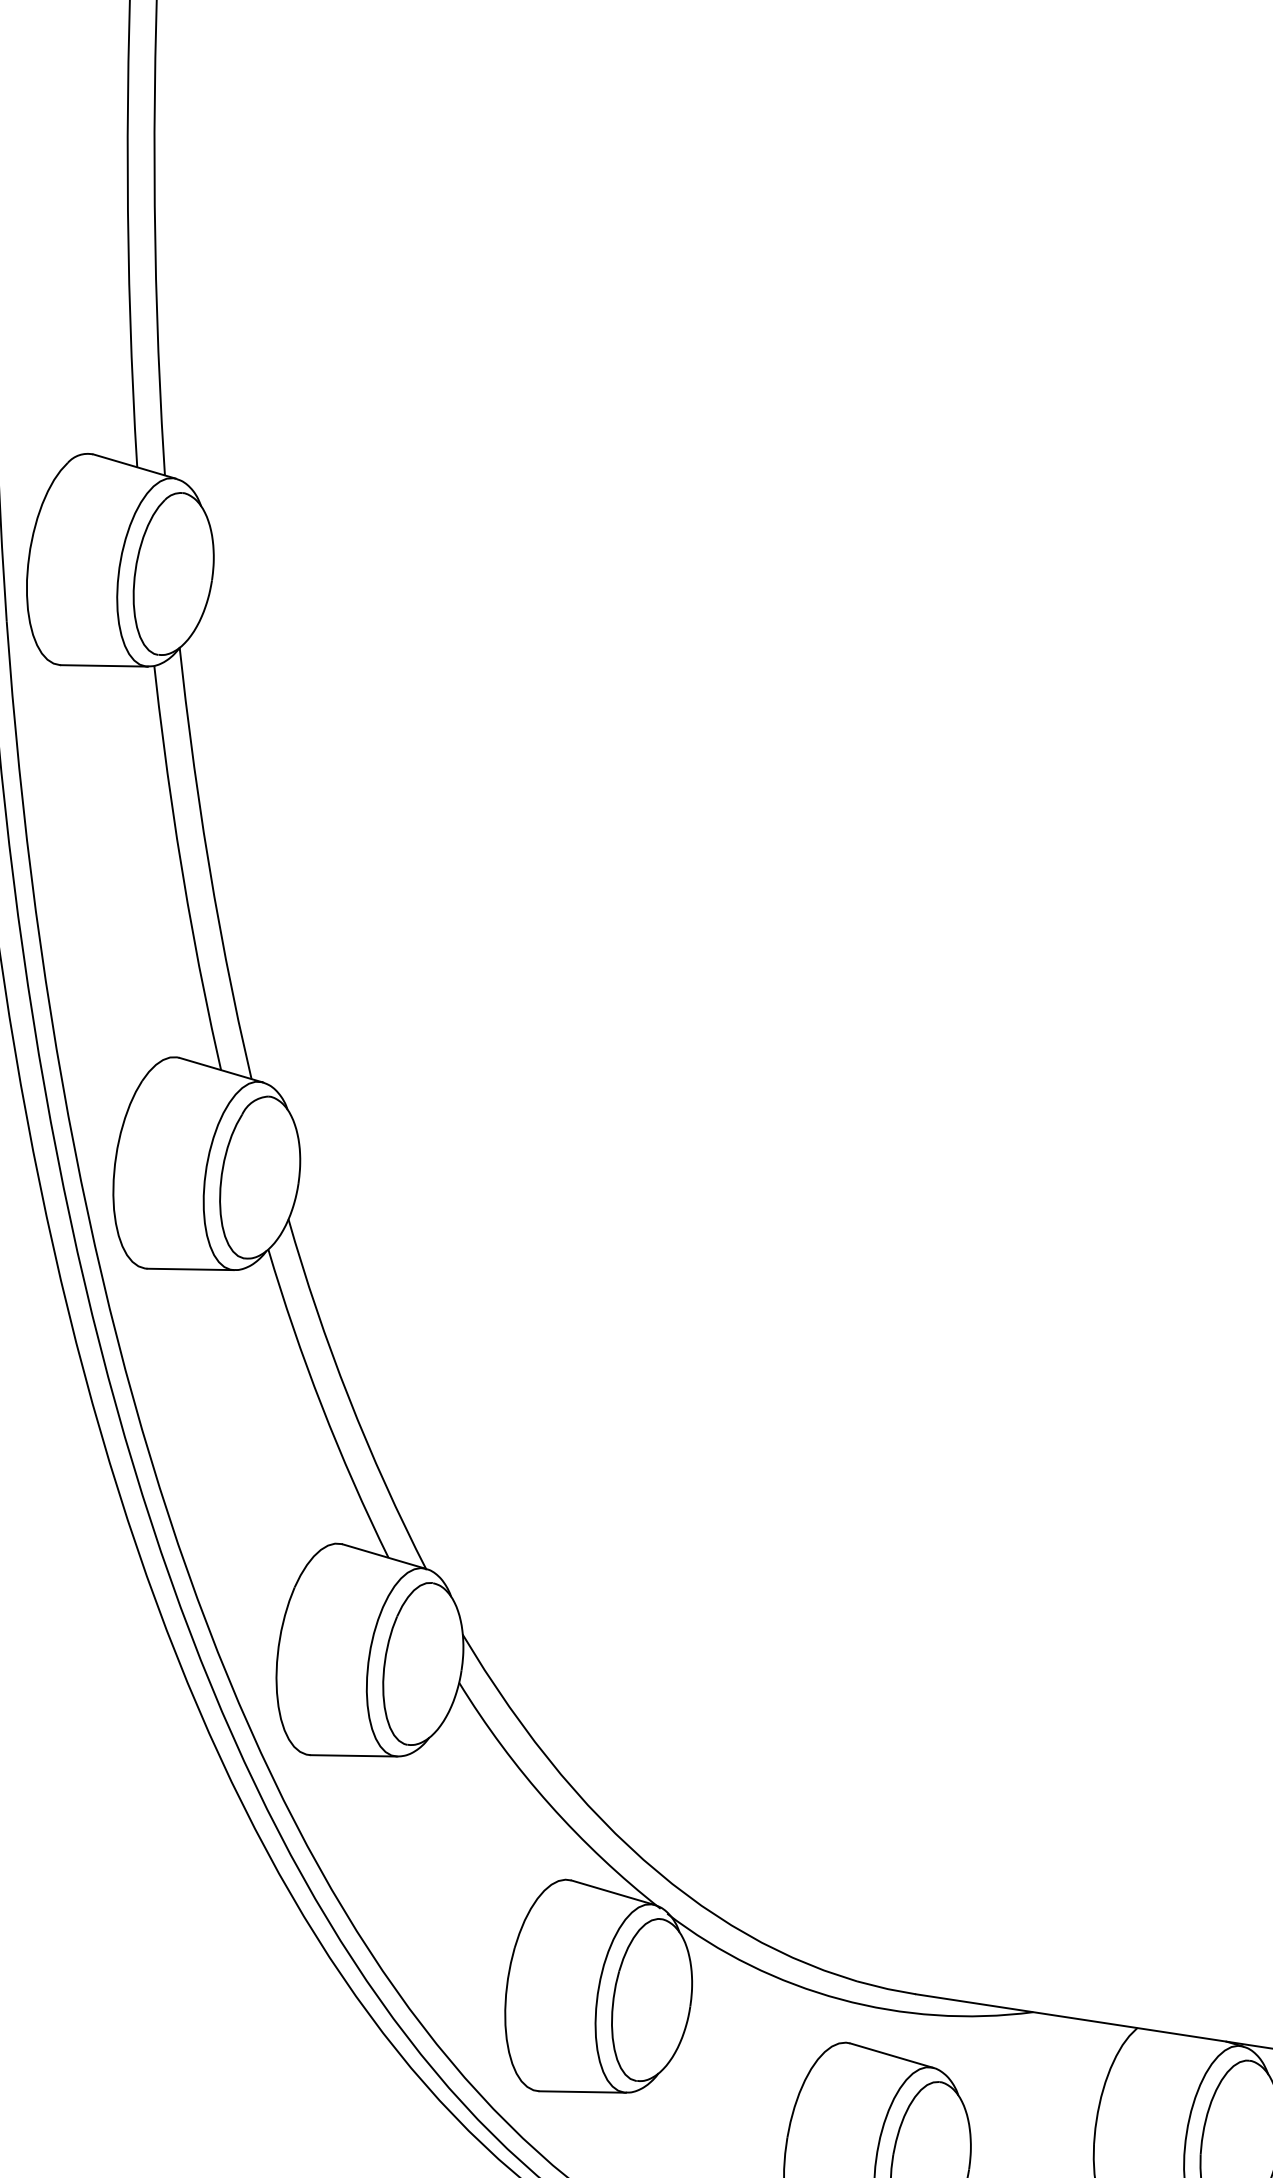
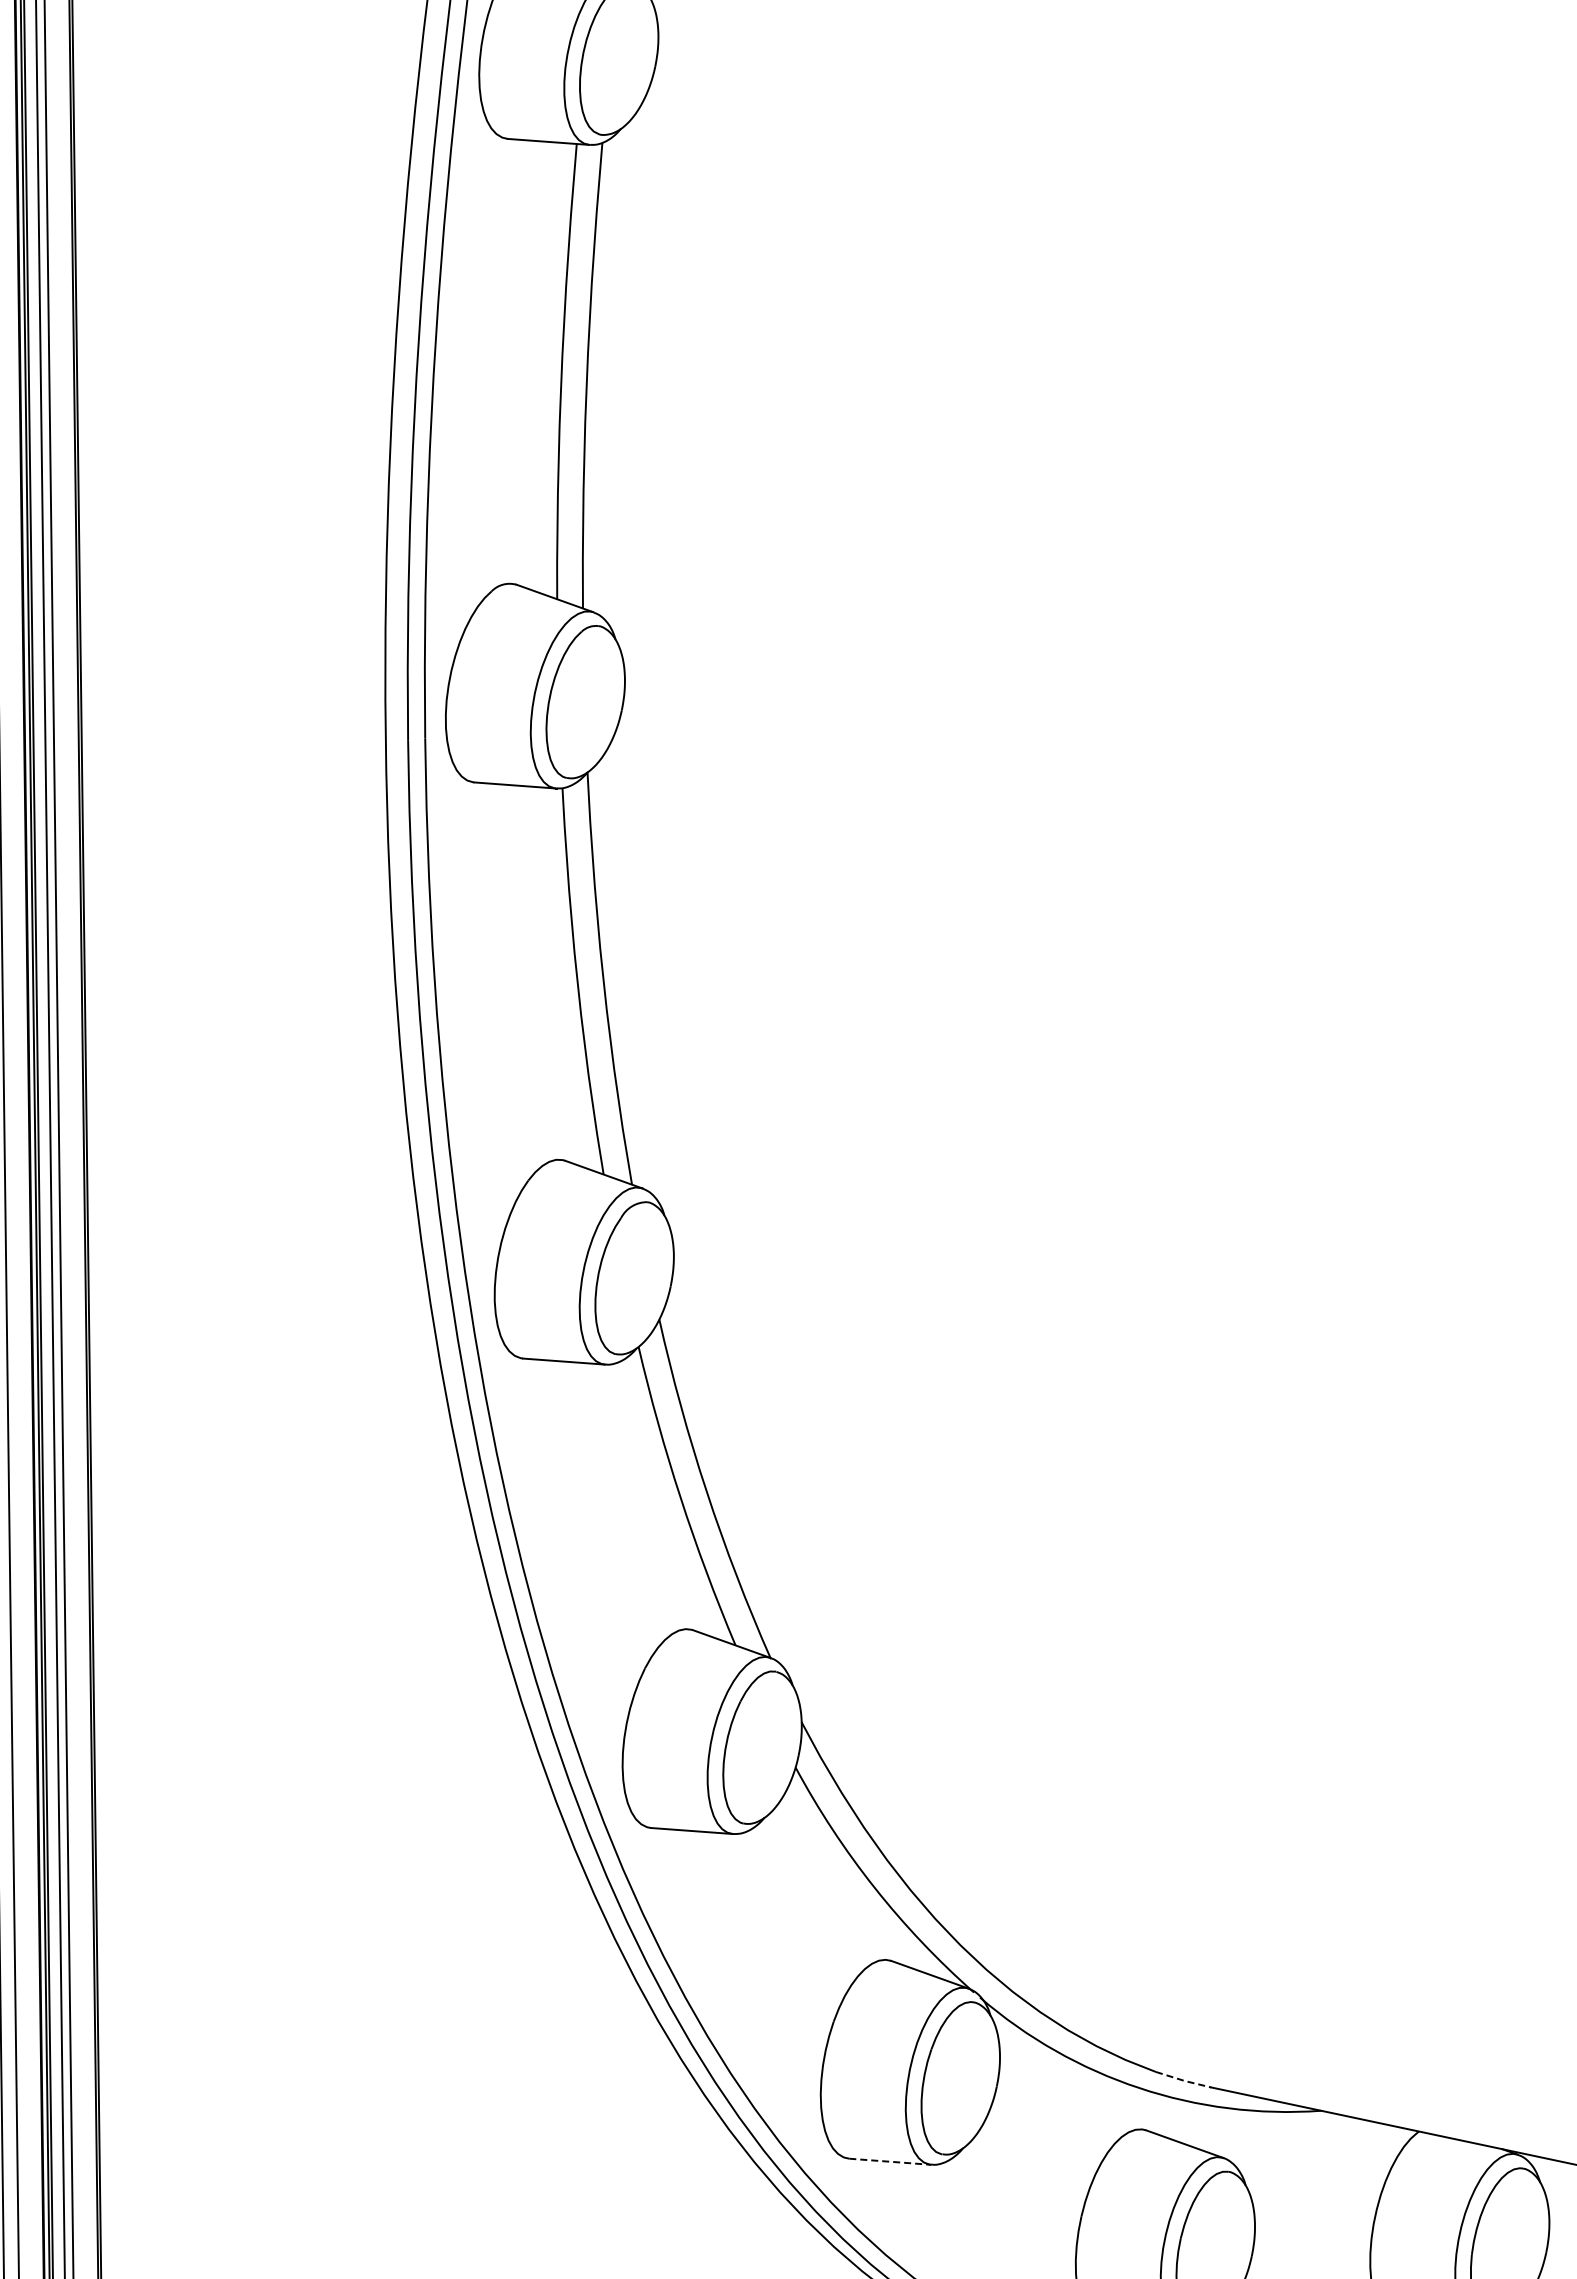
line: (886, 1988) -> (1183, 2080), solid -> dashed
line: (582, 2091) -> (890, 2161), solid -> dashed

